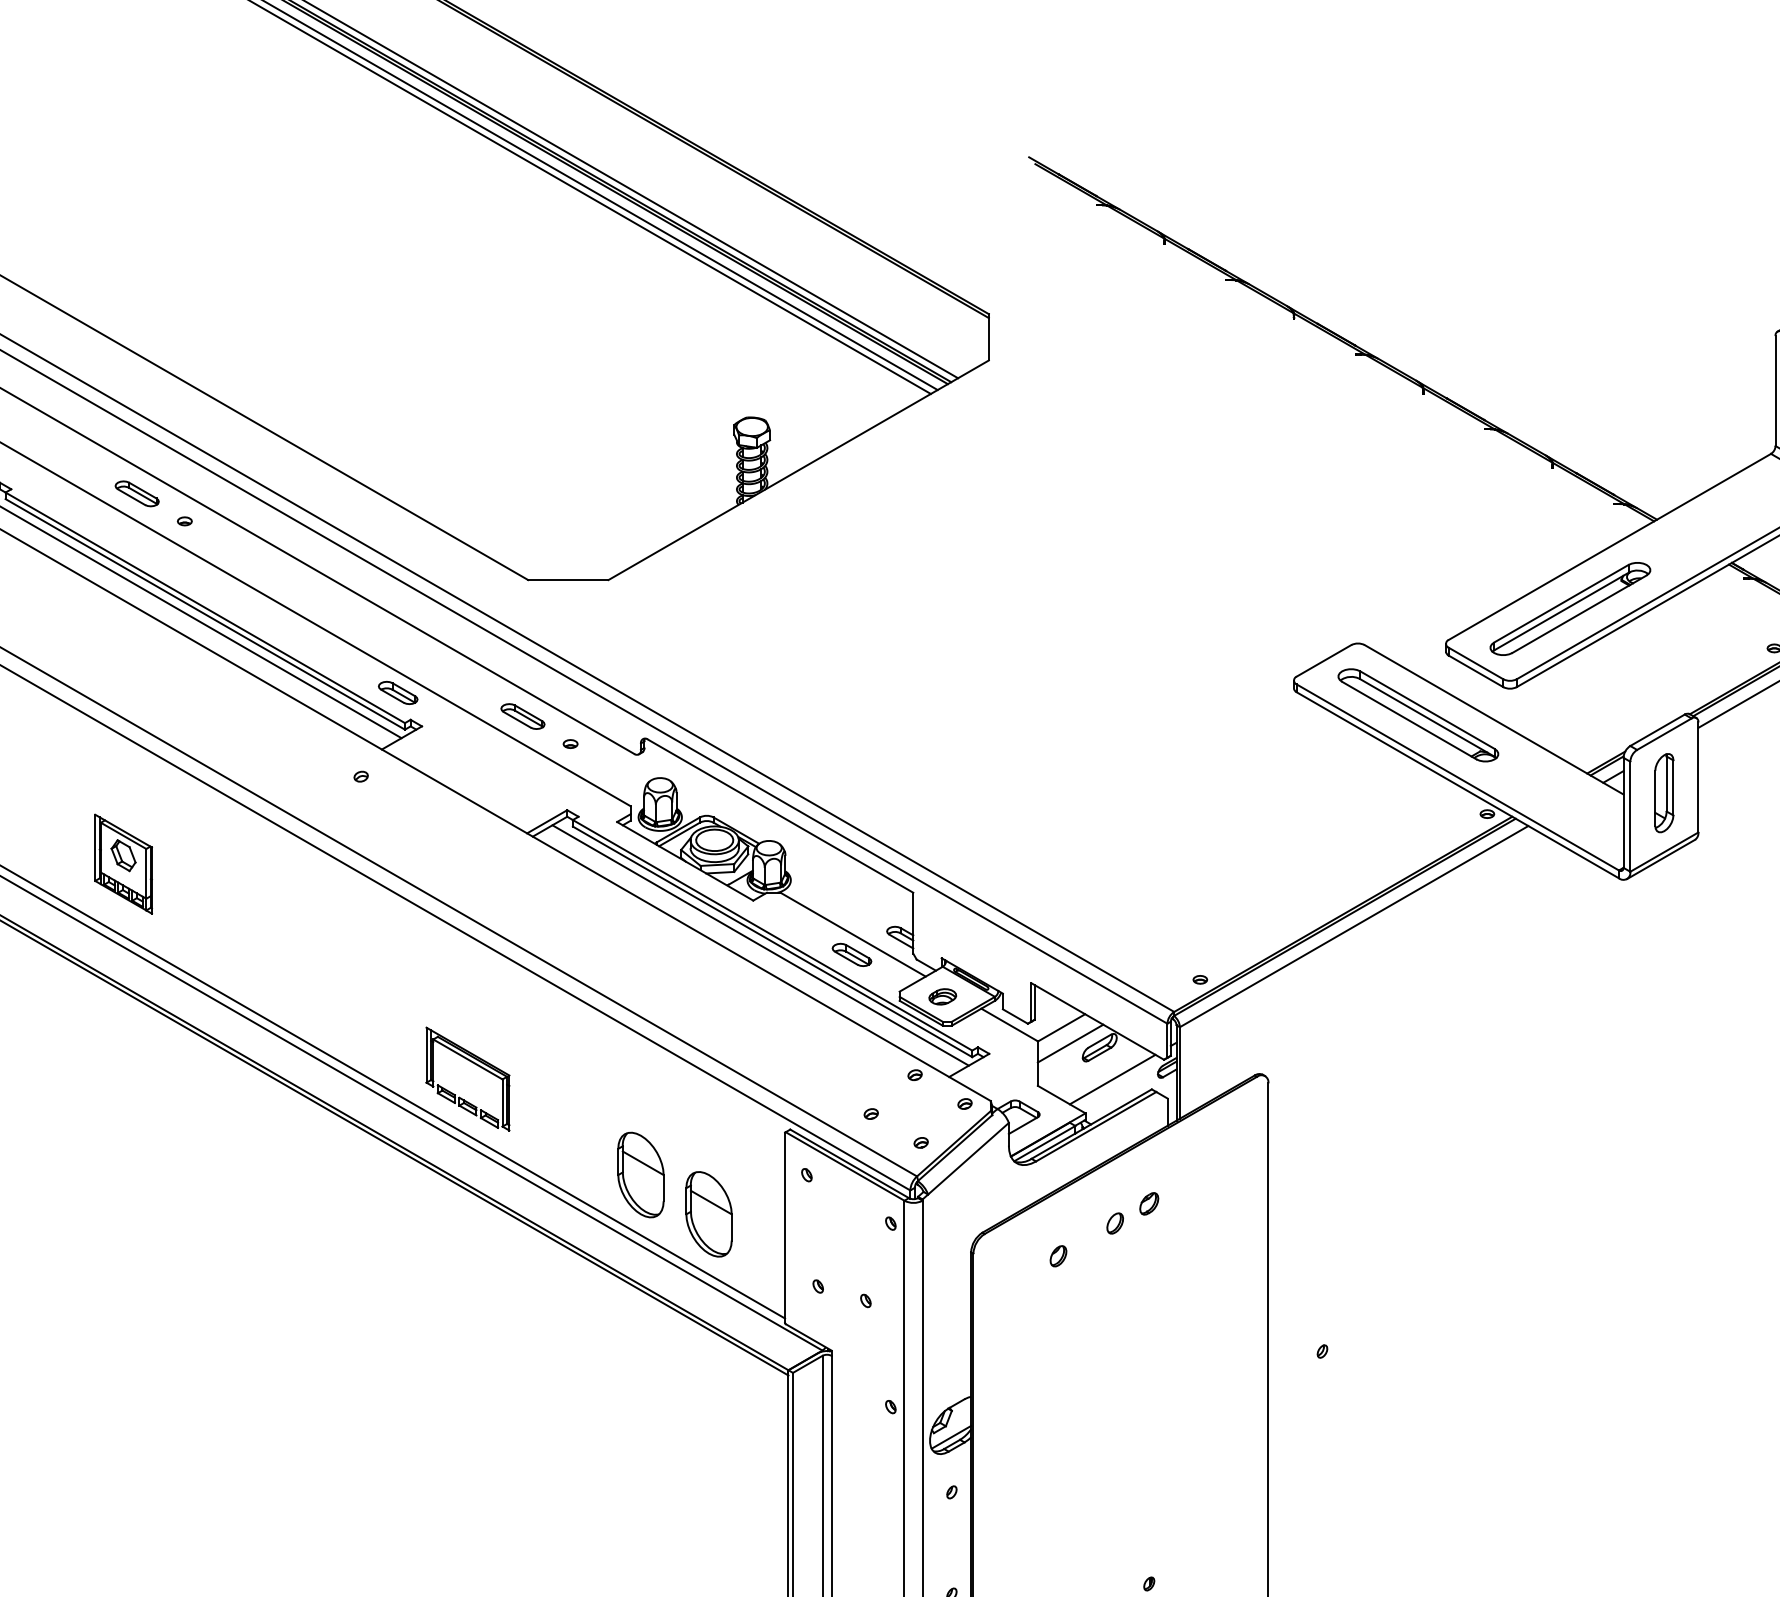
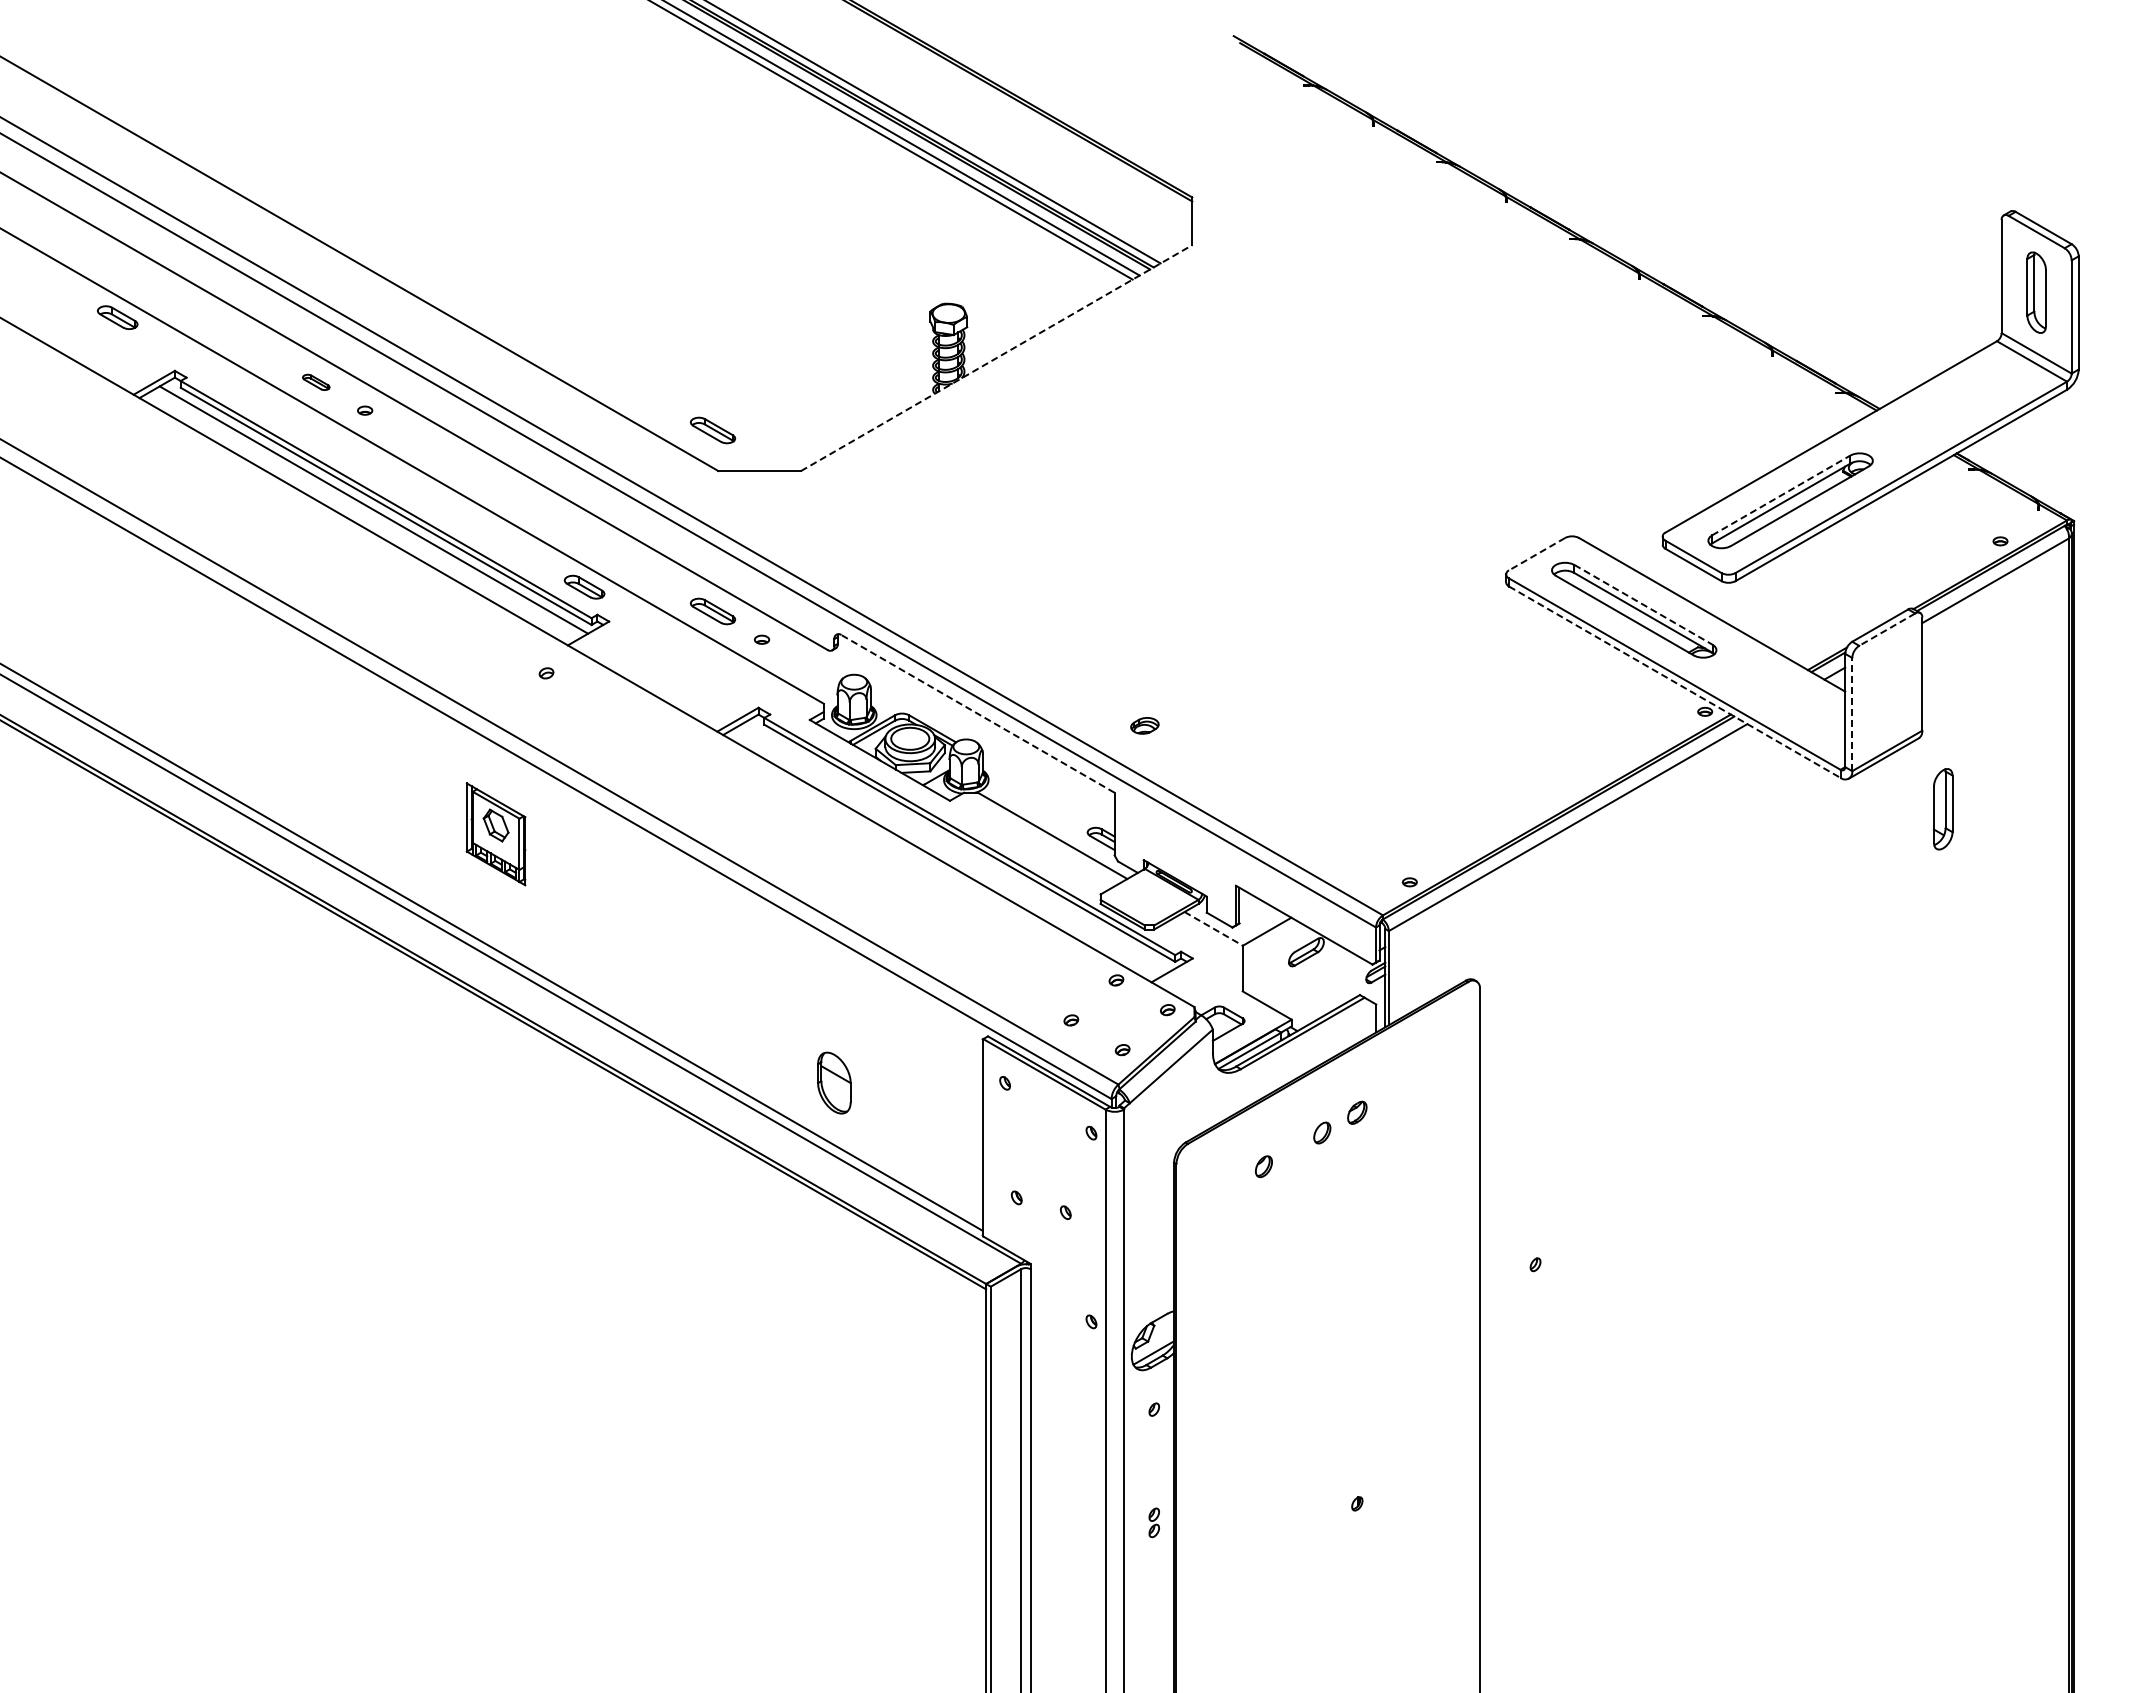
line: (798, 470) -> (996, 358), solid -> dashed
part: (137, 493) -> (316, 382), size x0.6
part: (522, 540) -> (712, 430), added
line: (1561, 603) -> (1781, 495), solid -> dashed
line: (1323, 661) -> (1536, 554), solid -> dashed
line: (1427, 709) -> (1643, 604), solid -> dashed
line: (1663, 734) -> (1886, 629), solid -> dashed
line: (1458, 785) -> (1675, 682), solid -> dashed
part: (1663, 793) -> (1942, 809), moved
line: (780, 815) -> (977, 713), solid -> dashed
line: (1630, 816) -> (1852, 714), solid -> dashed
part: (122, 864) -> (495, 834), moved
line: (760, 944) -> (957, 846), removed
part: (851, 954) -> (1051, 856), removed
part: (942, 996) -> (1144, 725), moved
line: (1009, 1024) -> (1213, 928), solid -> dashed
line: (1070, 1043) -> (1276, 947), removed
part: (477, 1066) -> (666, 971), removed
line: (1112, 1079) -> (1319, 984), removed
part: (641, 1174) -> (834, 1082), size x0.7
part: (709, 1214) -> (904, 1123), removed

